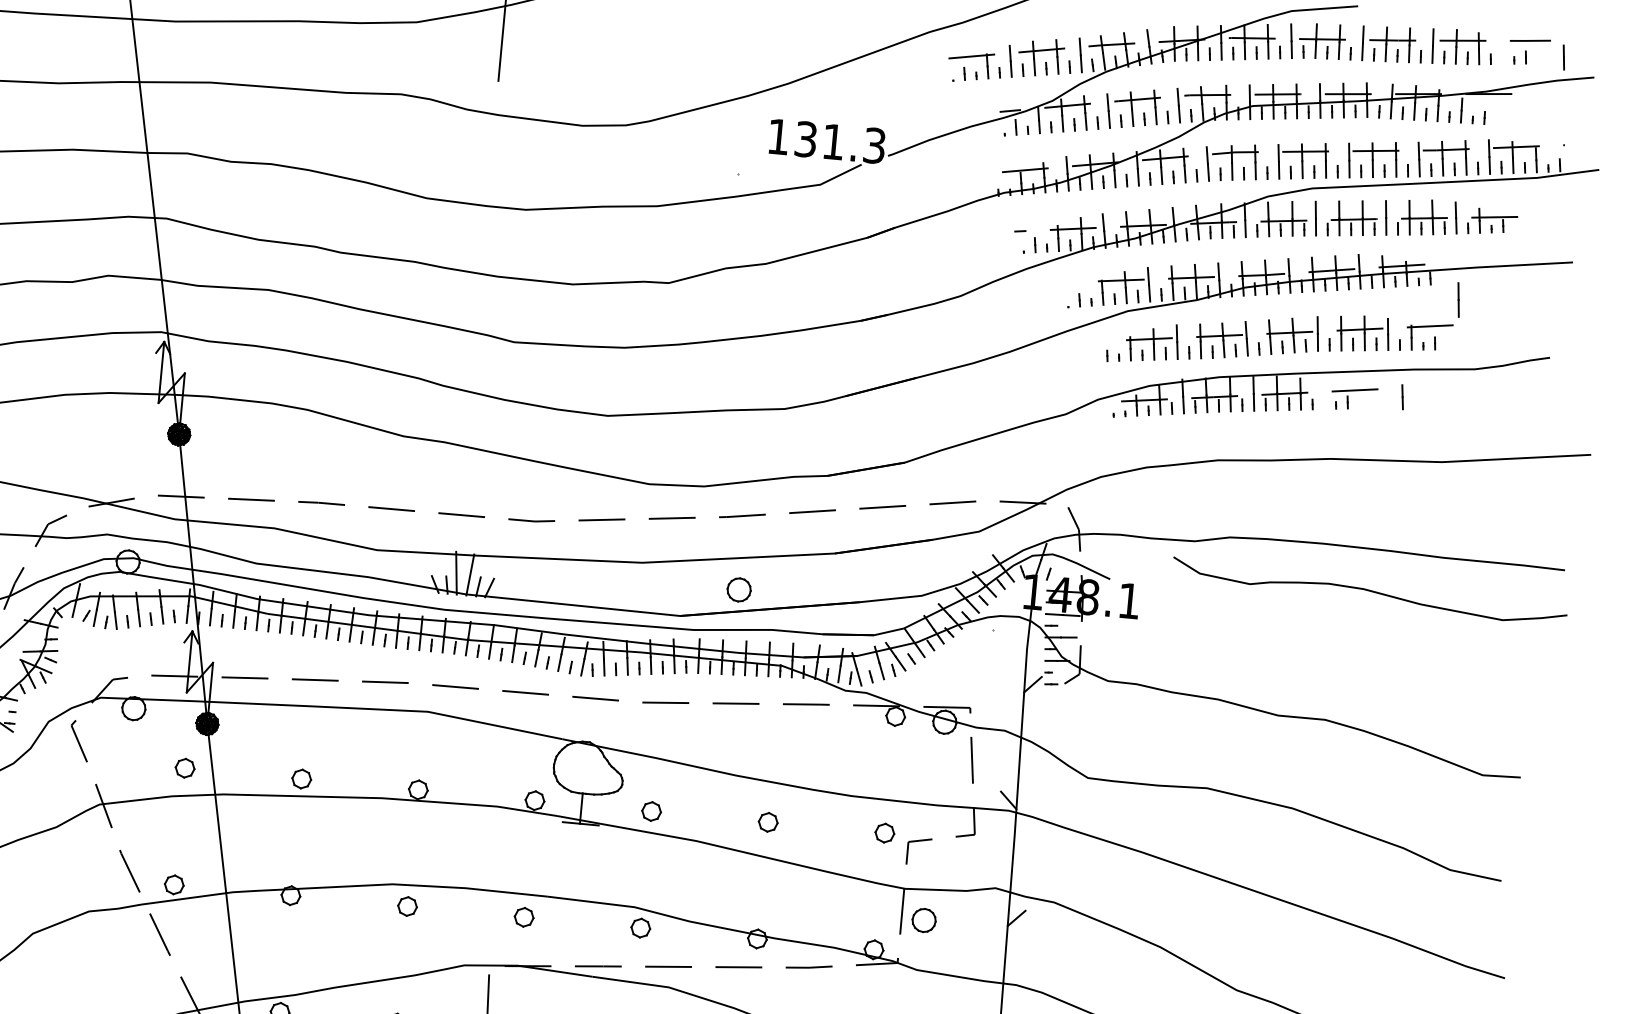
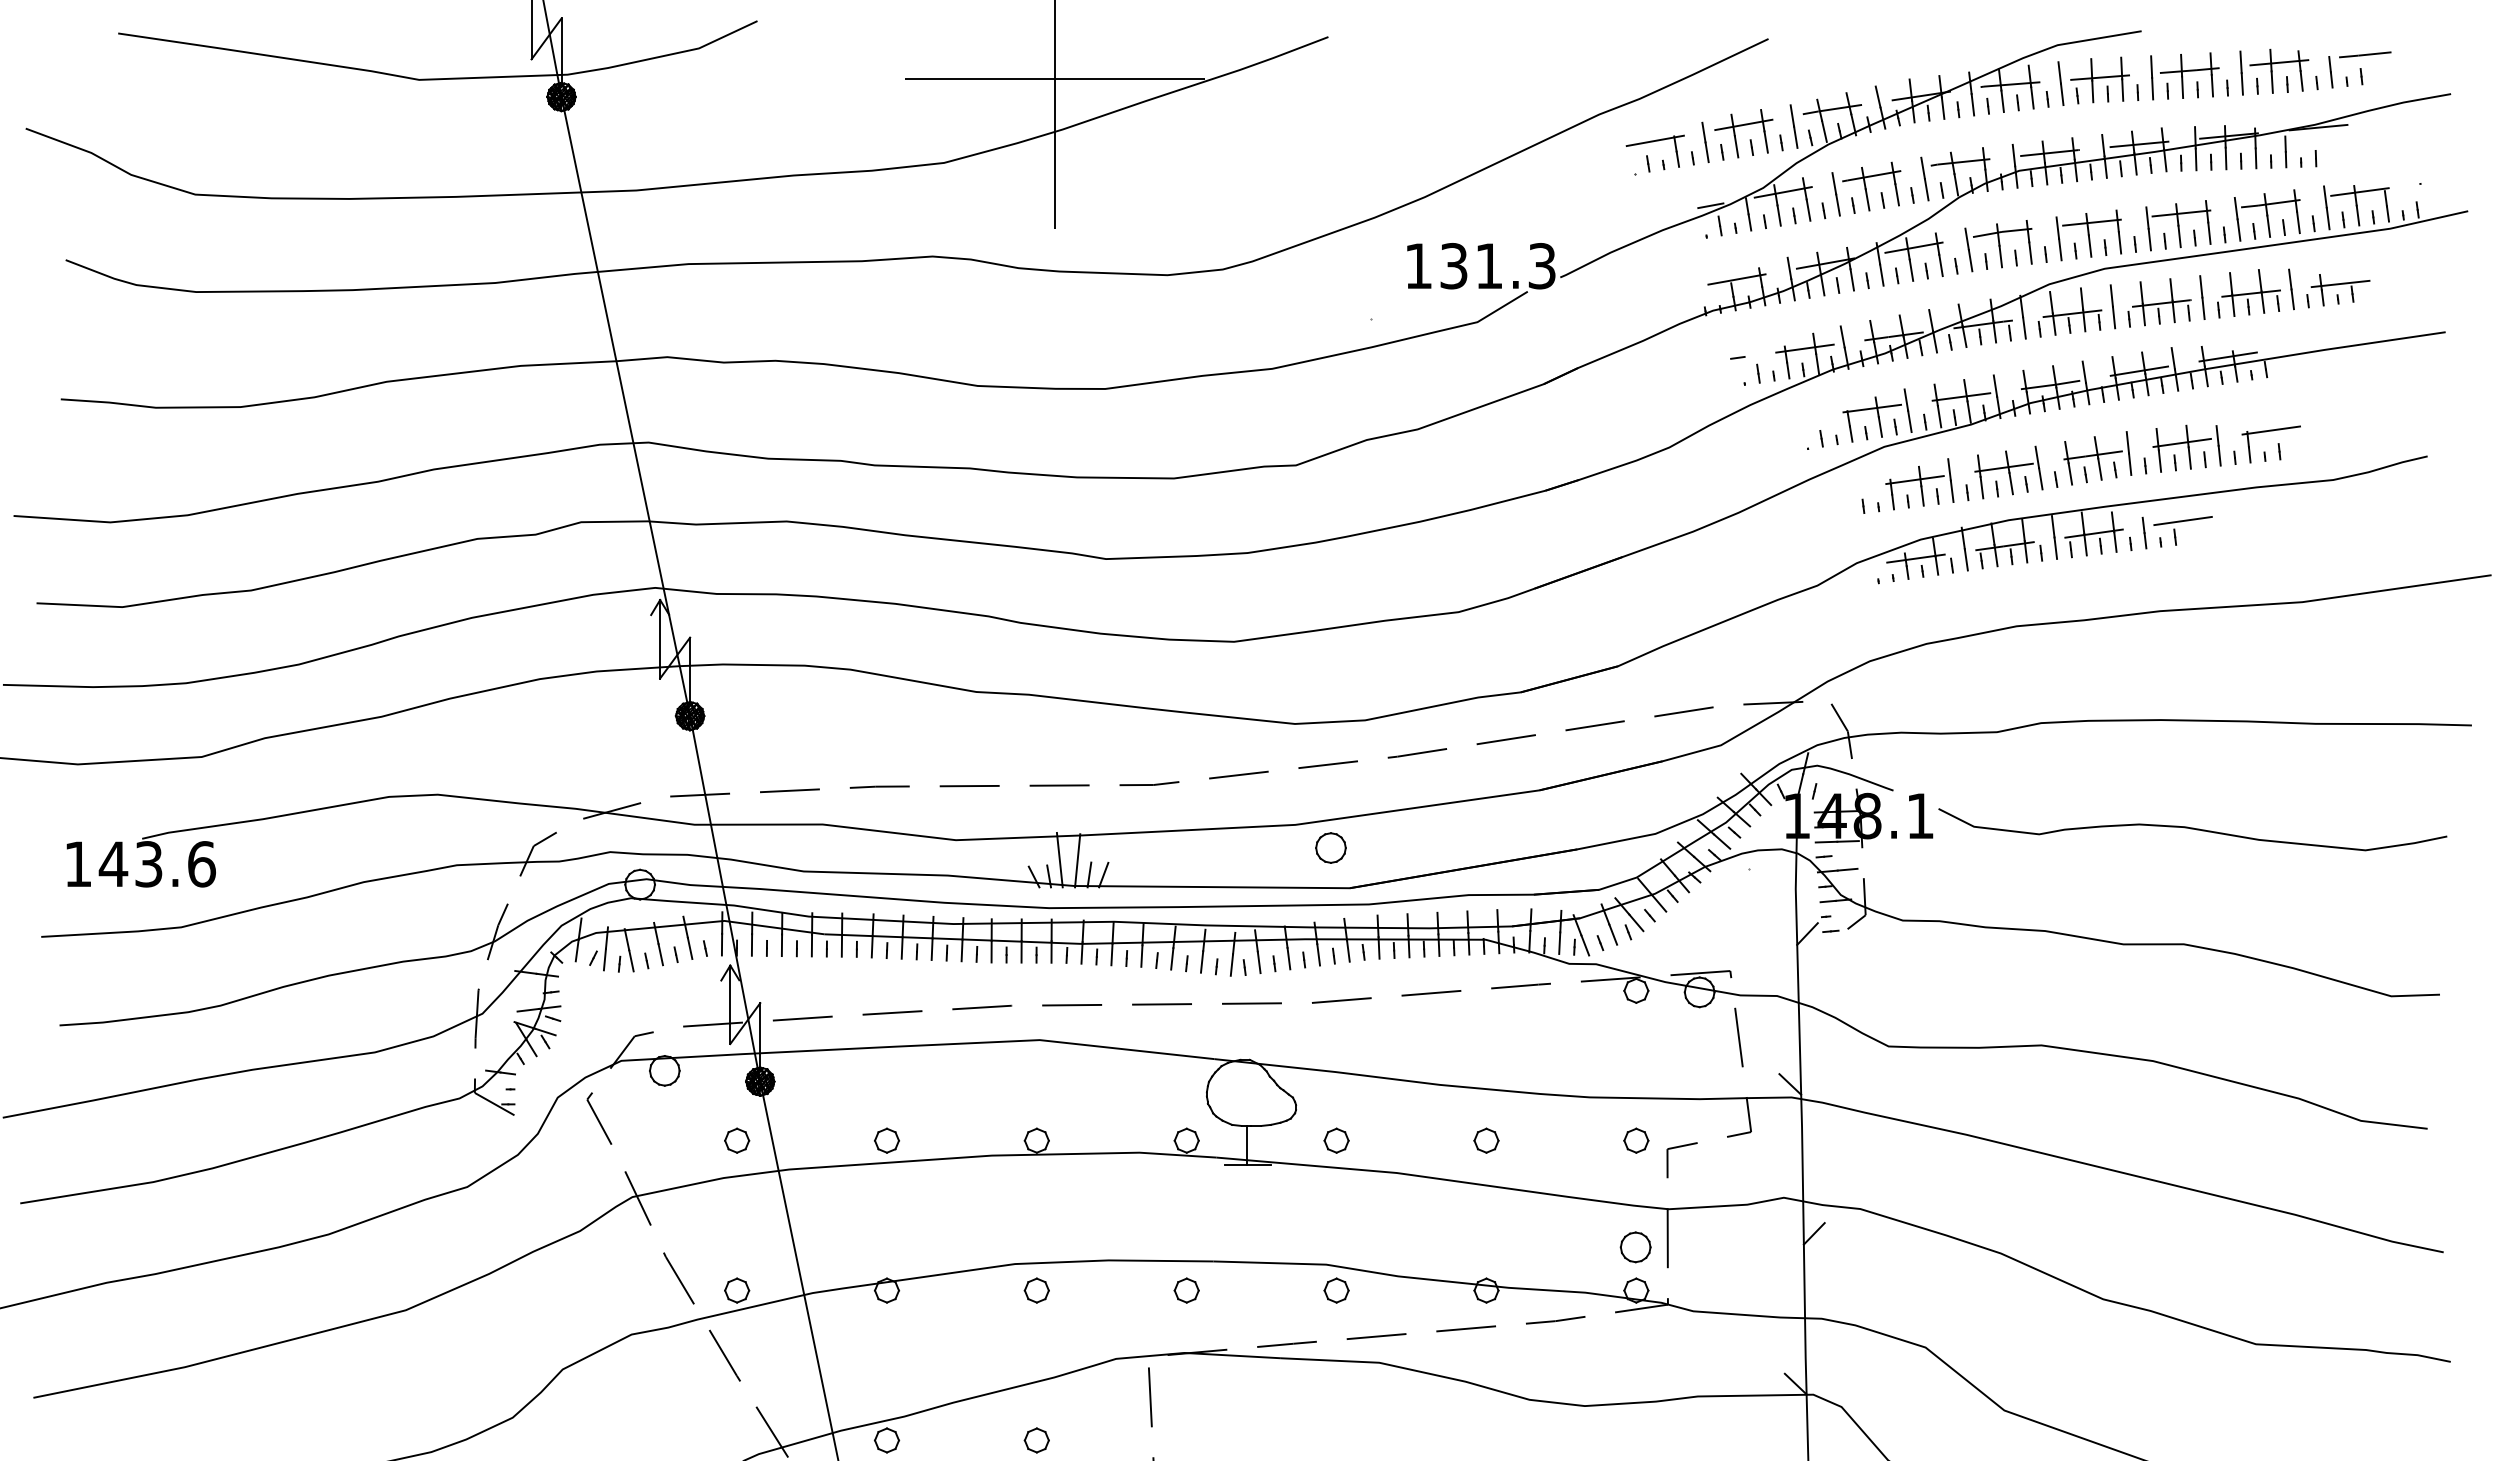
line: (1563, 57) -> (2330, 72), moved
line: (1458, 299) -> (2304, 393), removed
line: (1402, 397) -> (2144, 533), moved
part: (738, 589) -> (1330, 847), moved
curve: (1369, 591) -> (2192, 829), moved
part: (923, 920) -> (1635, 1247), moved

